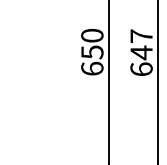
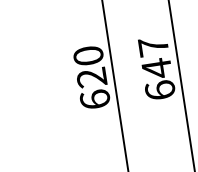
text: (92, 52) -> (92, 78), 650 -> 620

